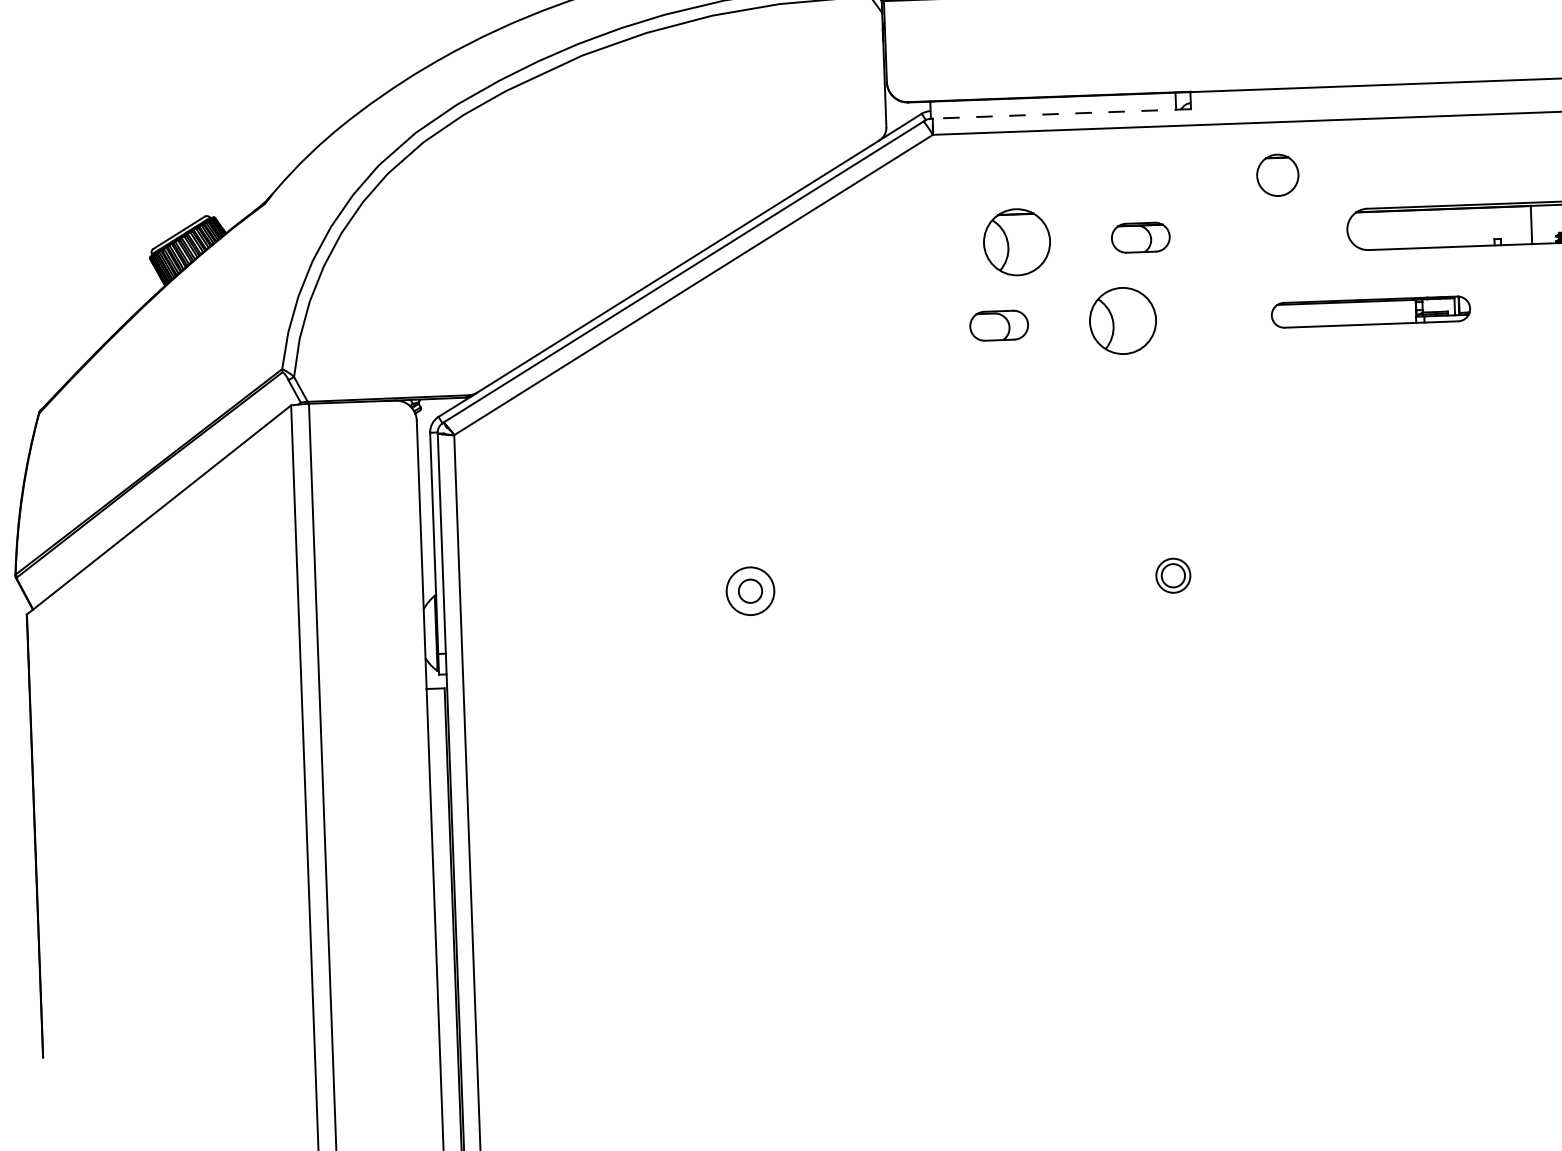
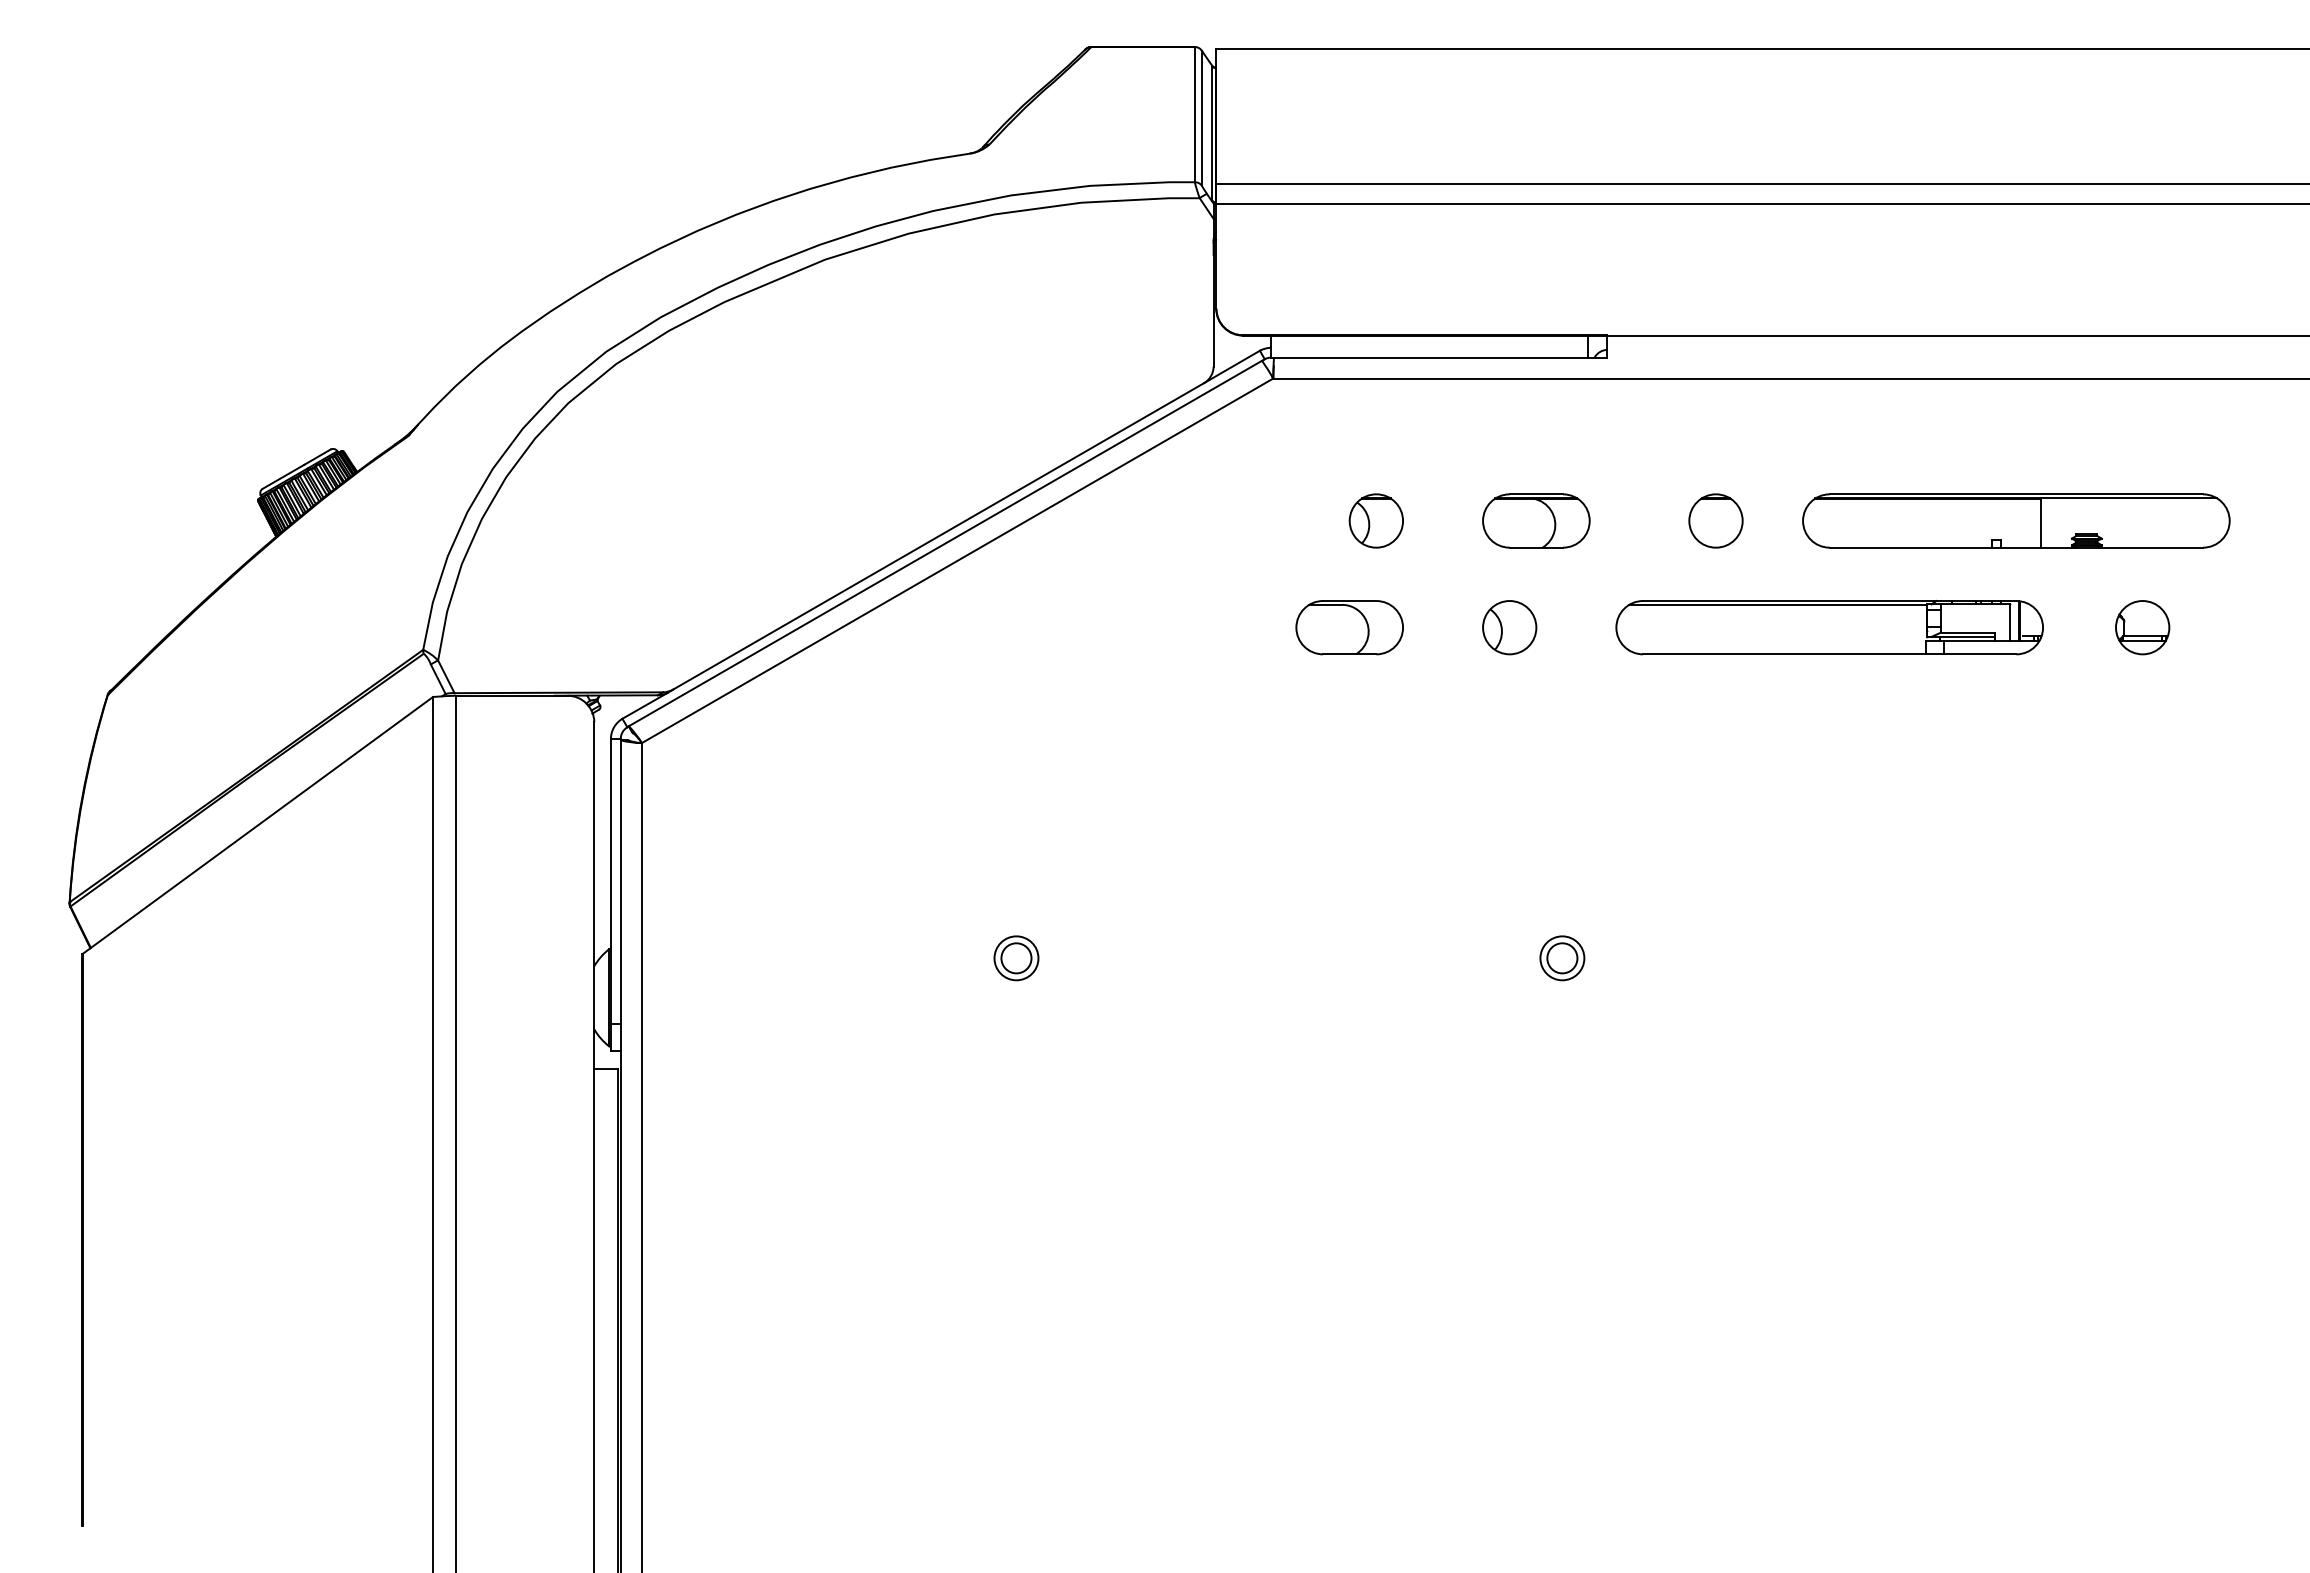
line: (1061, 113) -> (1440, 357), dashed -> solid
part: (1277, 174) -> (1715, 520), moved
part: (1140, 237) -> (1536, 520), size x1.43
part: (1016, 241) -> (1375, 520), size x0.62
part: (1370, 311) -> (1829, 627), size x1.67
part: (1123, 320) -> (1509, 627), size x0.62
part: (999, 325) -> (1349, 627), size x1.43
circle: (750, 591) -> (1016, 958), size x0.71

